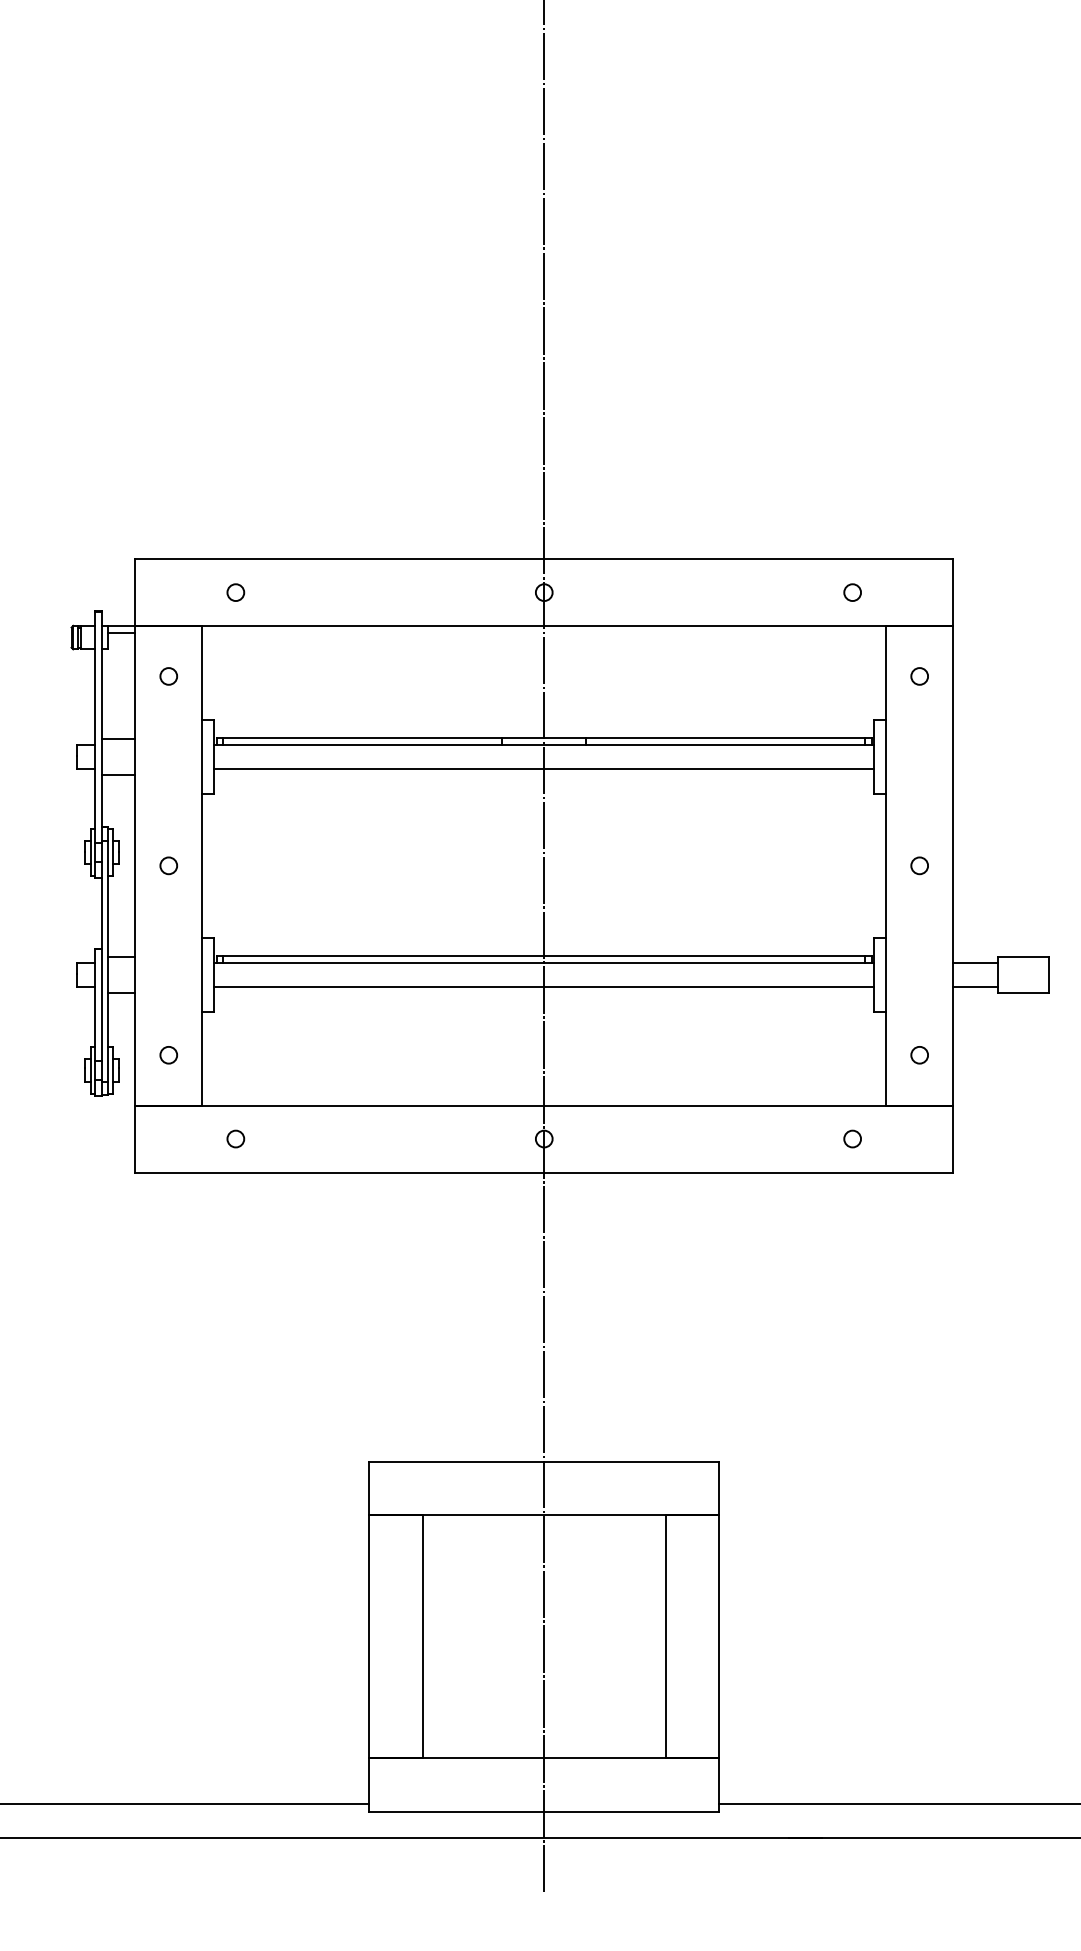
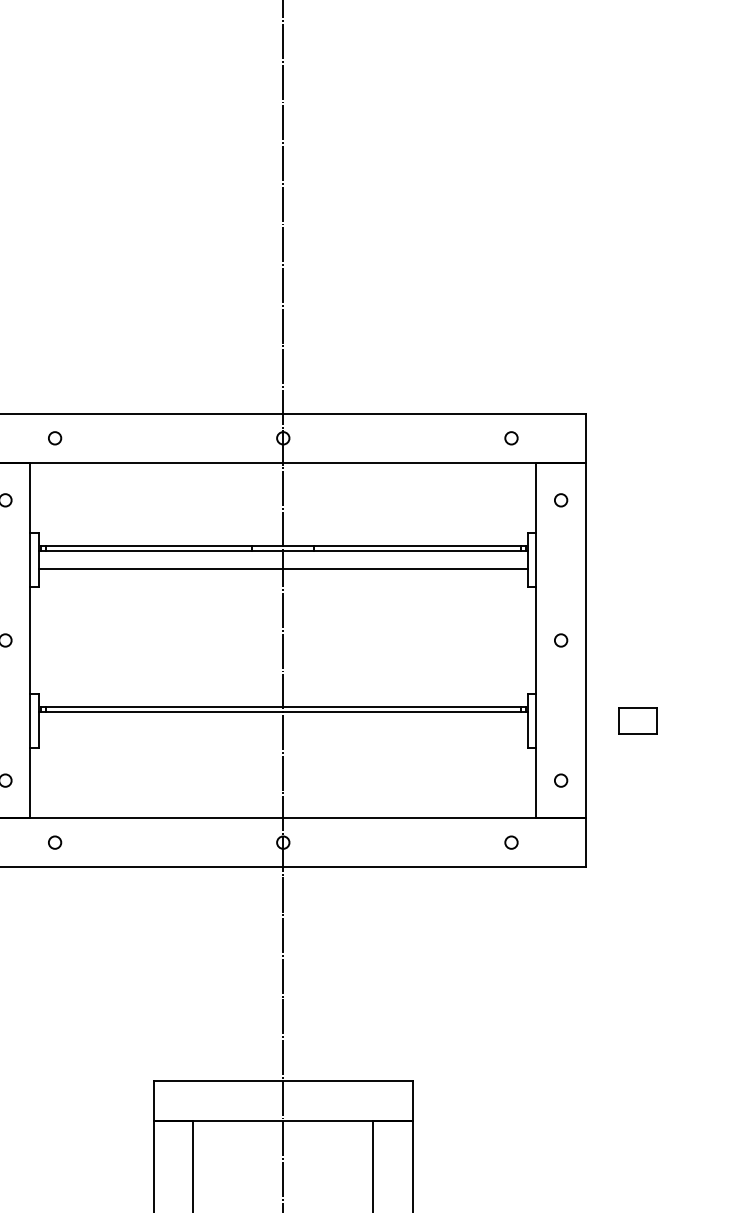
line: (975, 963) -> (602, 712), removed
line: (544, 986) -> (283, 729), removed
line: (975, 986) -> (602, 729), removed

